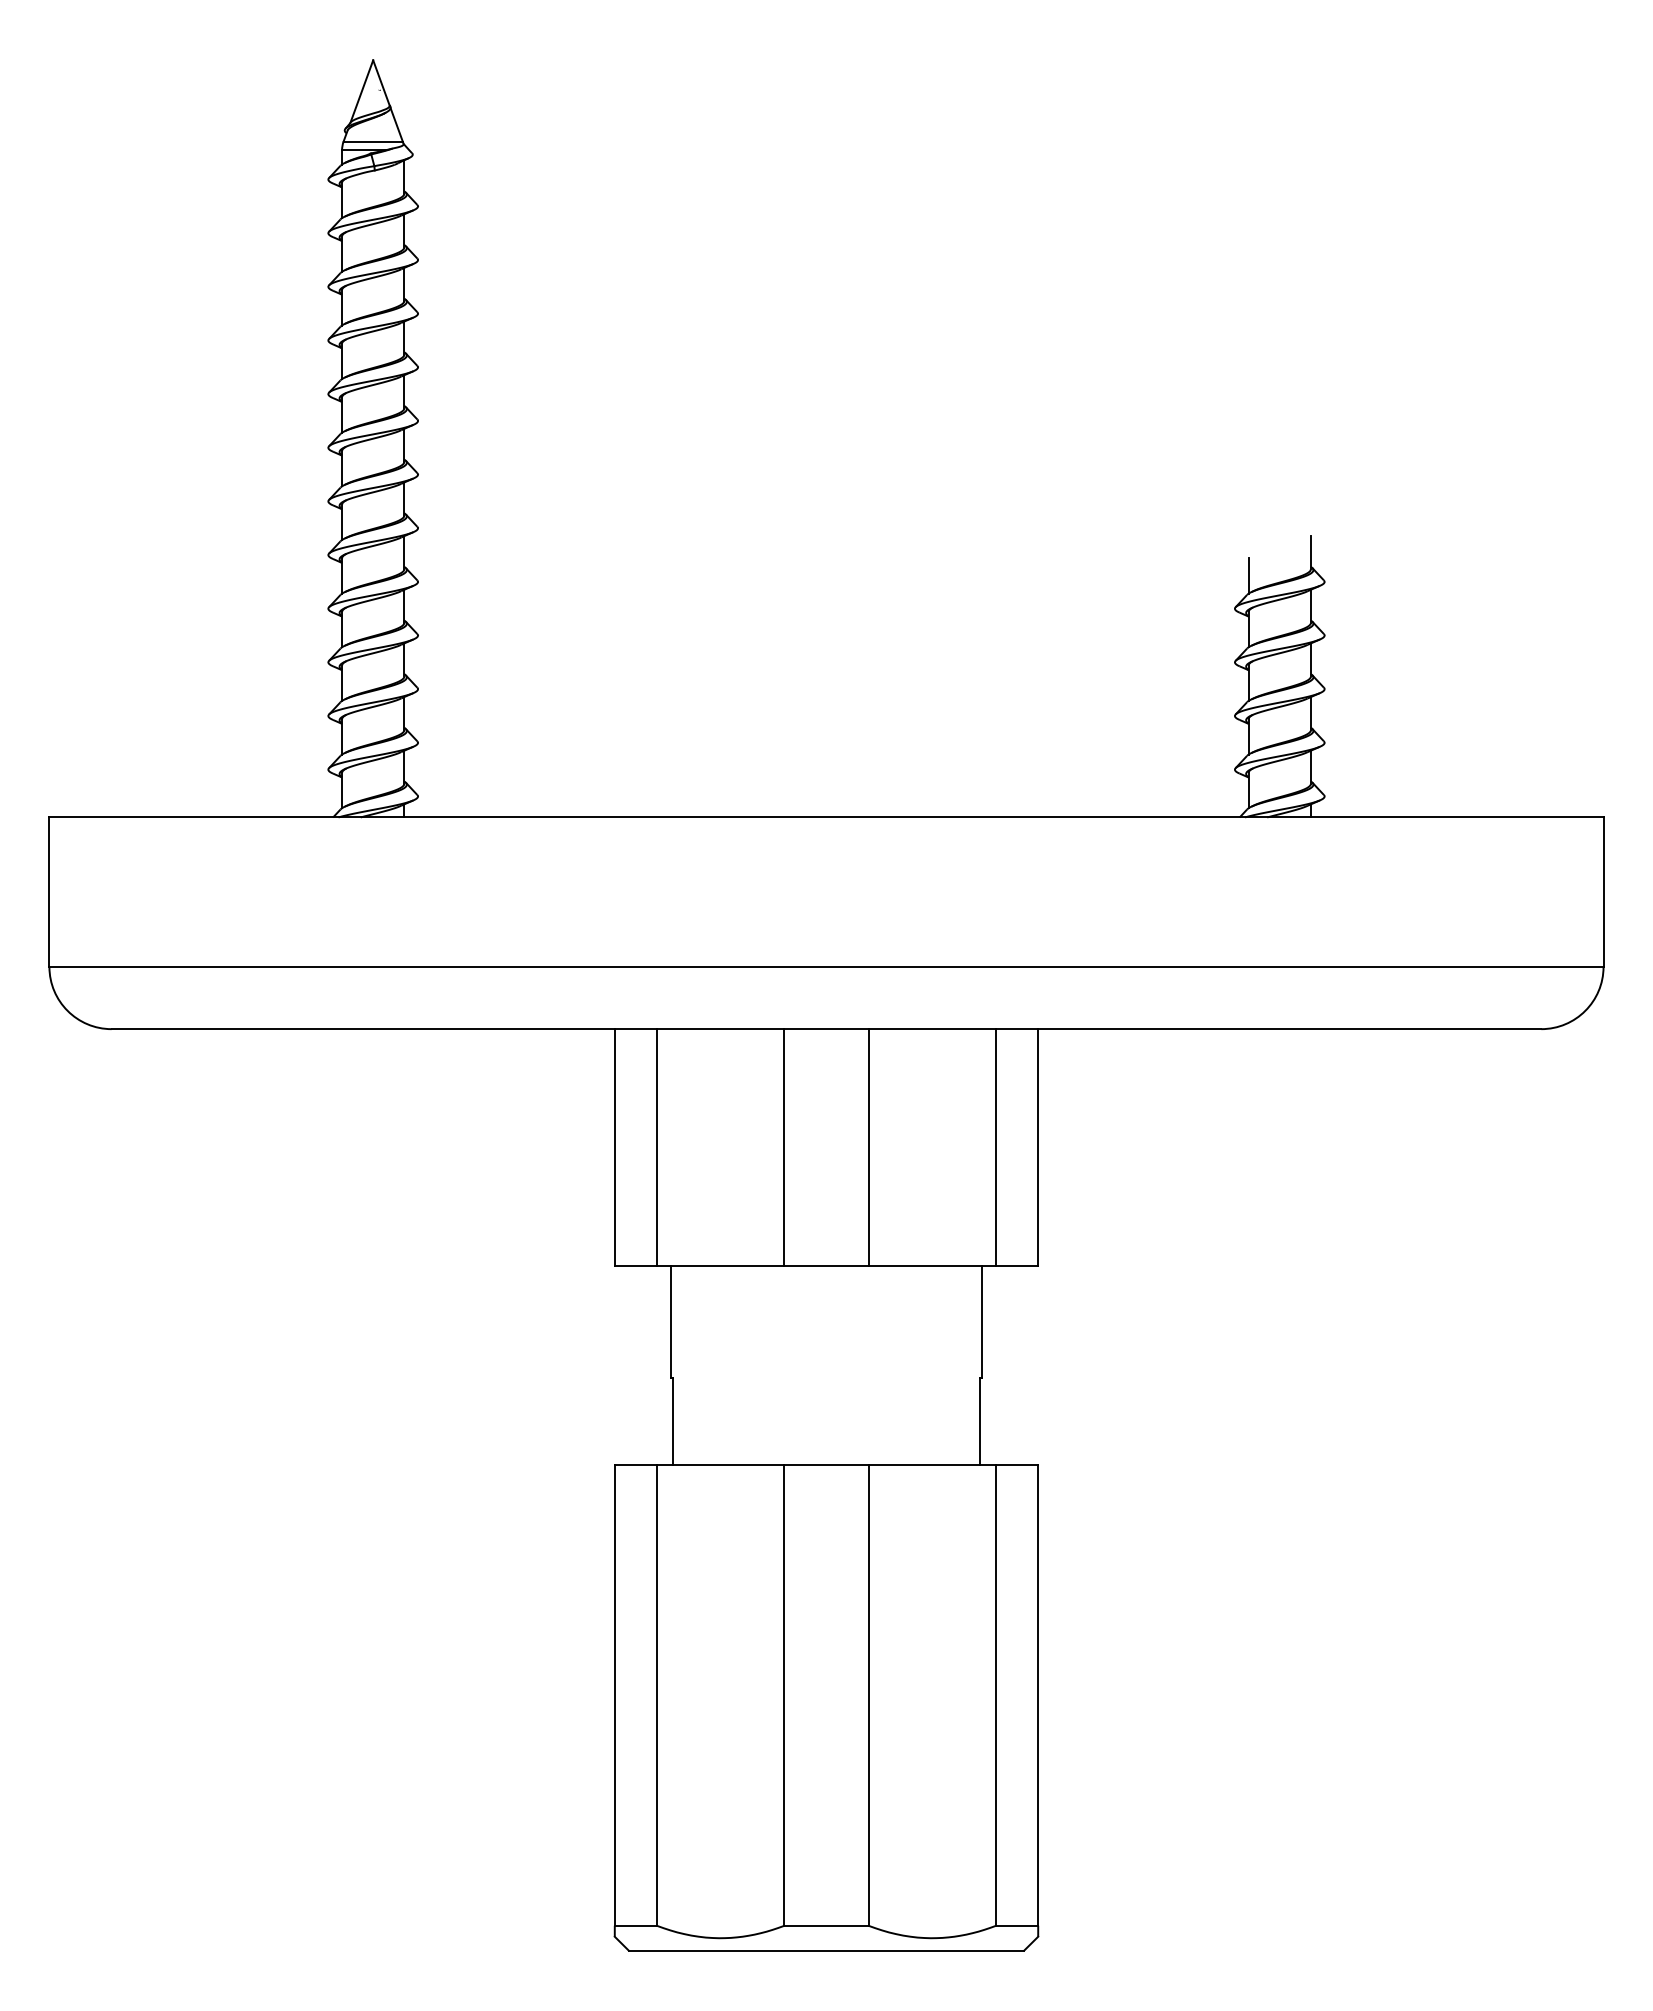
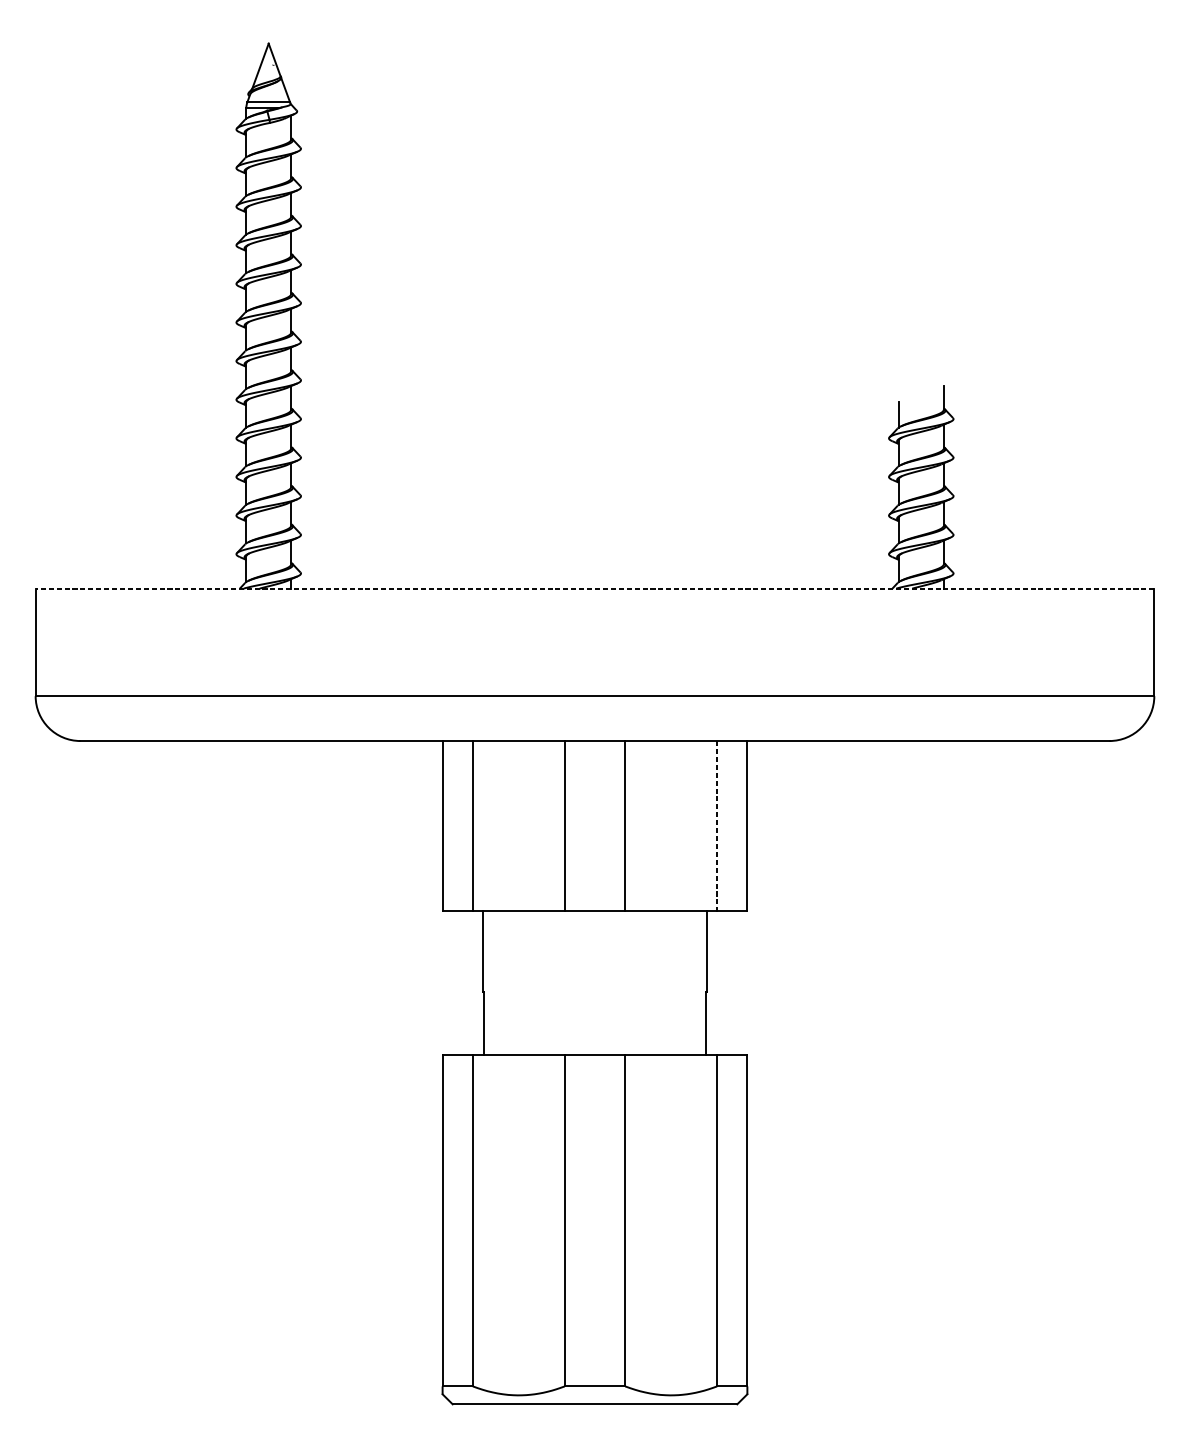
line: (825, 817) -> (594, 588), solid -> dashed
line: (996, 1147) -> (717, 826), solid -> dashed

